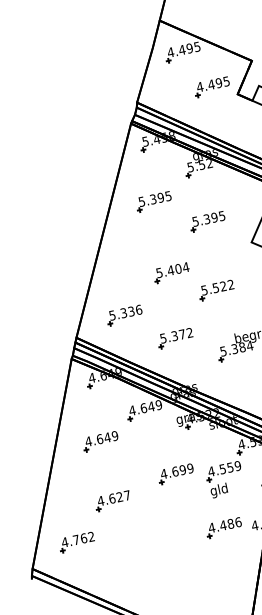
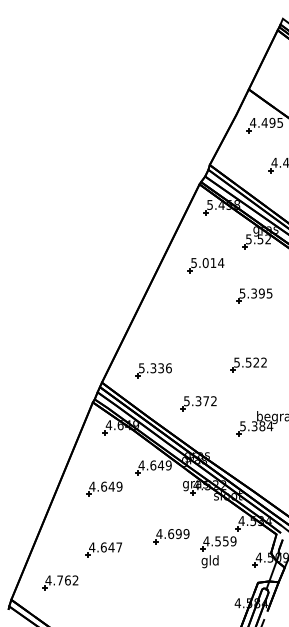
text: (161, 198) -> (213, 263), 5.395 -> 5.014
part: (171, 272) -> (208, 338), removed
text: (119, 497) -> (111, 547), 4.627 -> 4.647
part: (223, 527) -> (206, 598), removed

